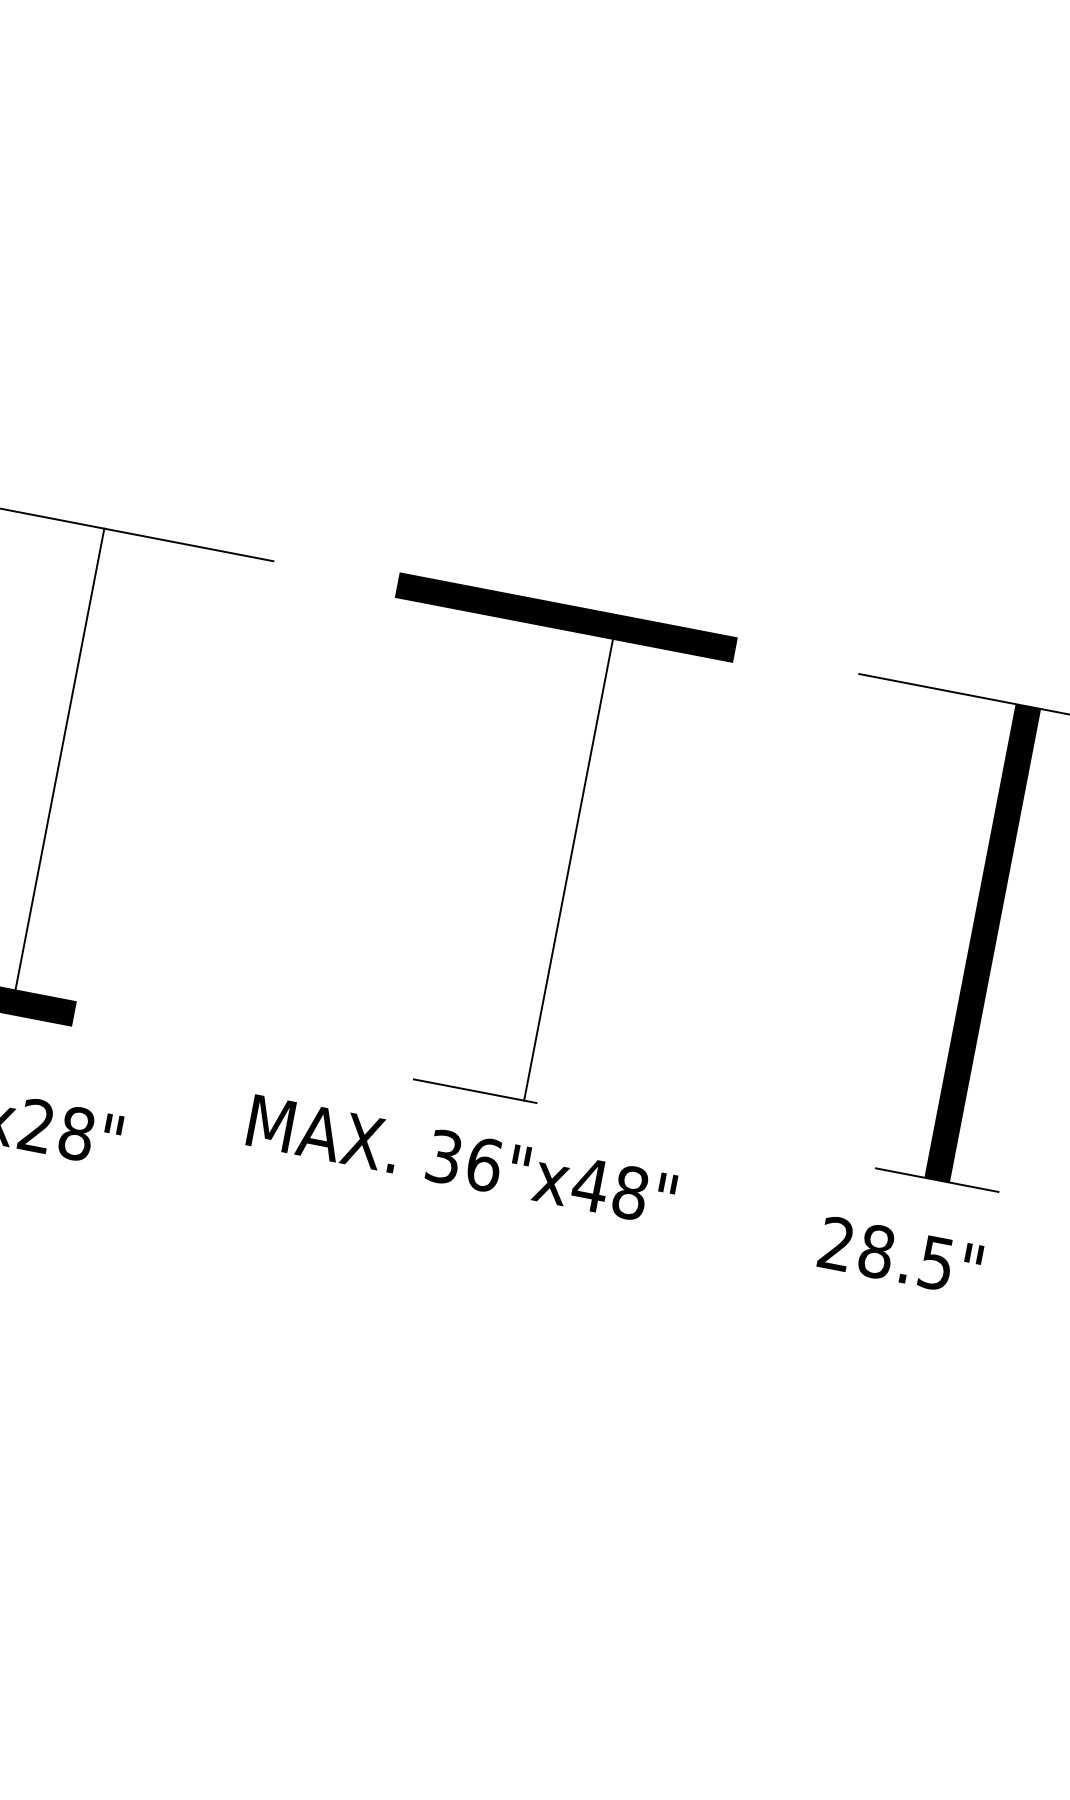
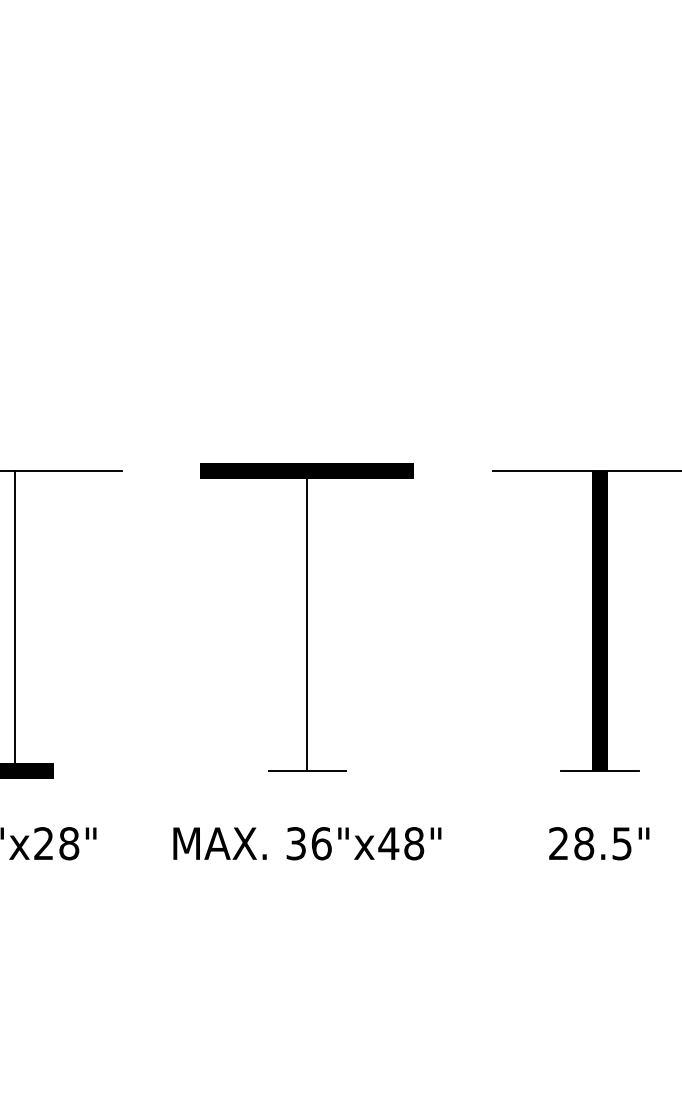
line: (570, 862) -> (307, 620), moved
text: (462, 1160) -> (307, 843), moved
text: (900, 1256) -> (599, 843), moved

